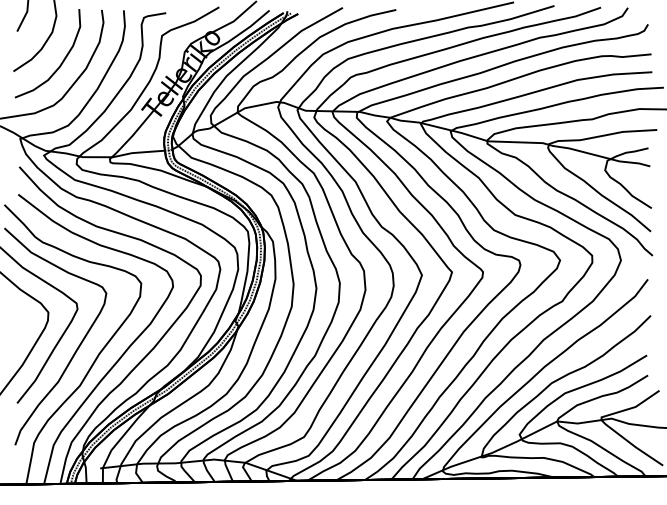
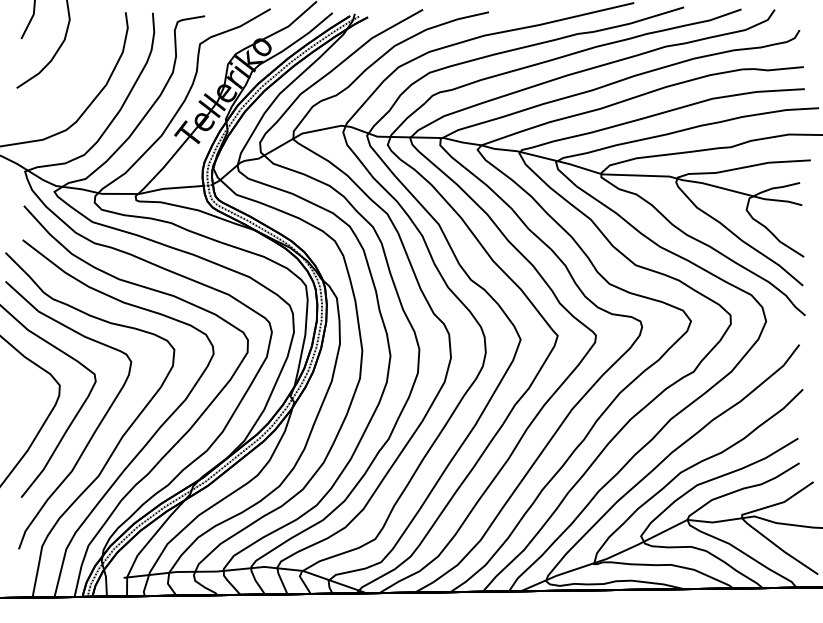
curve: (60, 63) -> (74, 78), removed

